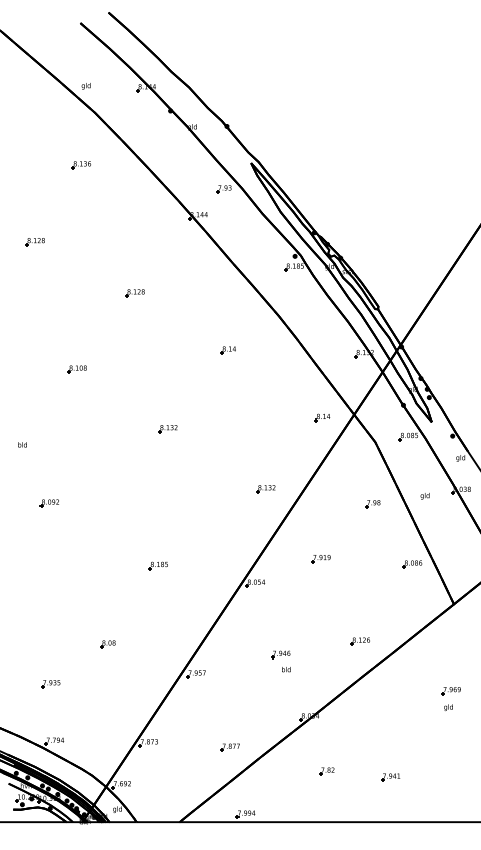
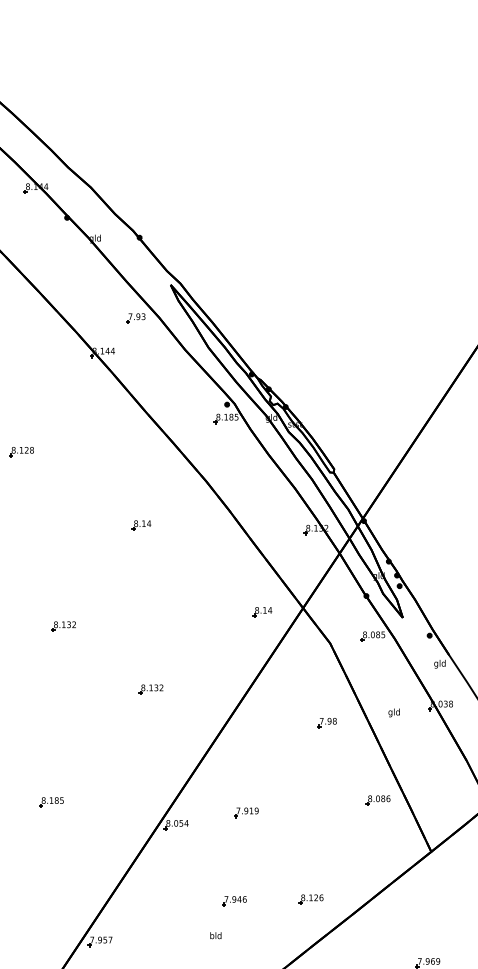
part: (265, 489) -> (150, 690), moved
part: (320, 559) -> (245, 813), moved
part: (280, 654) -> (234, 900), moved

